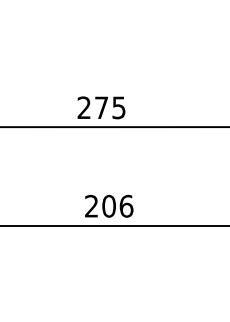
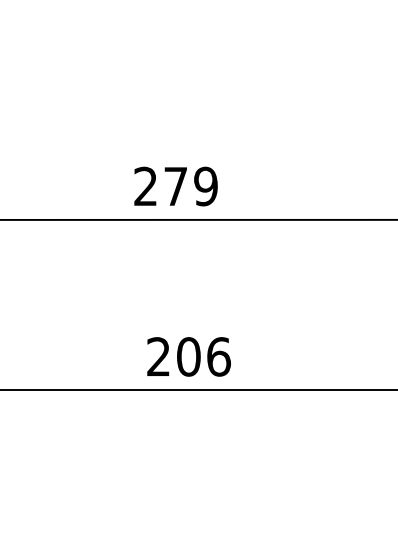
text: (118, 107) -> (205, 185), 275 -> 279

